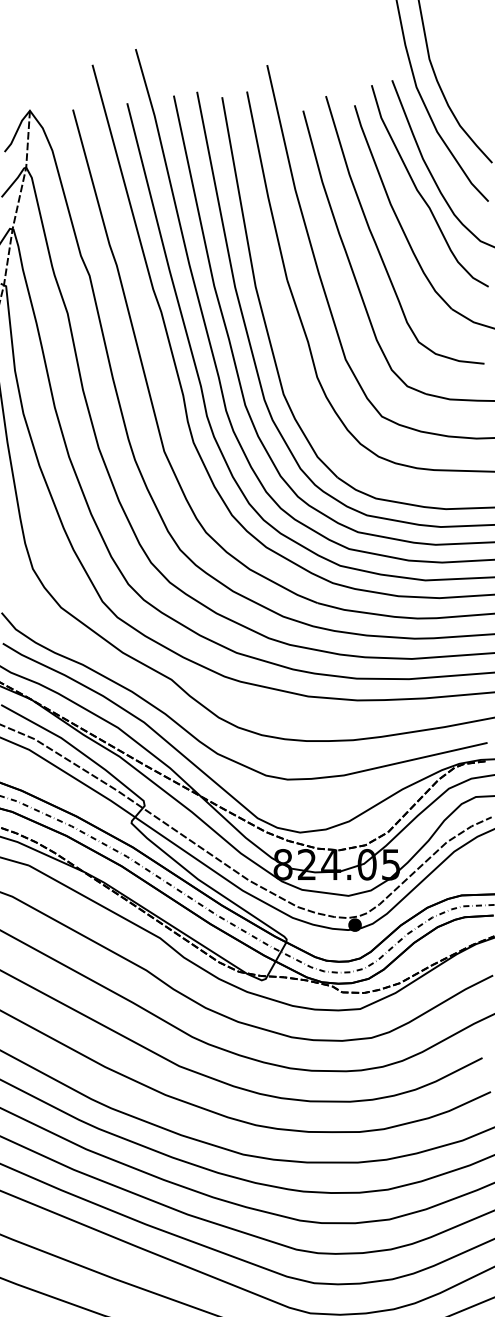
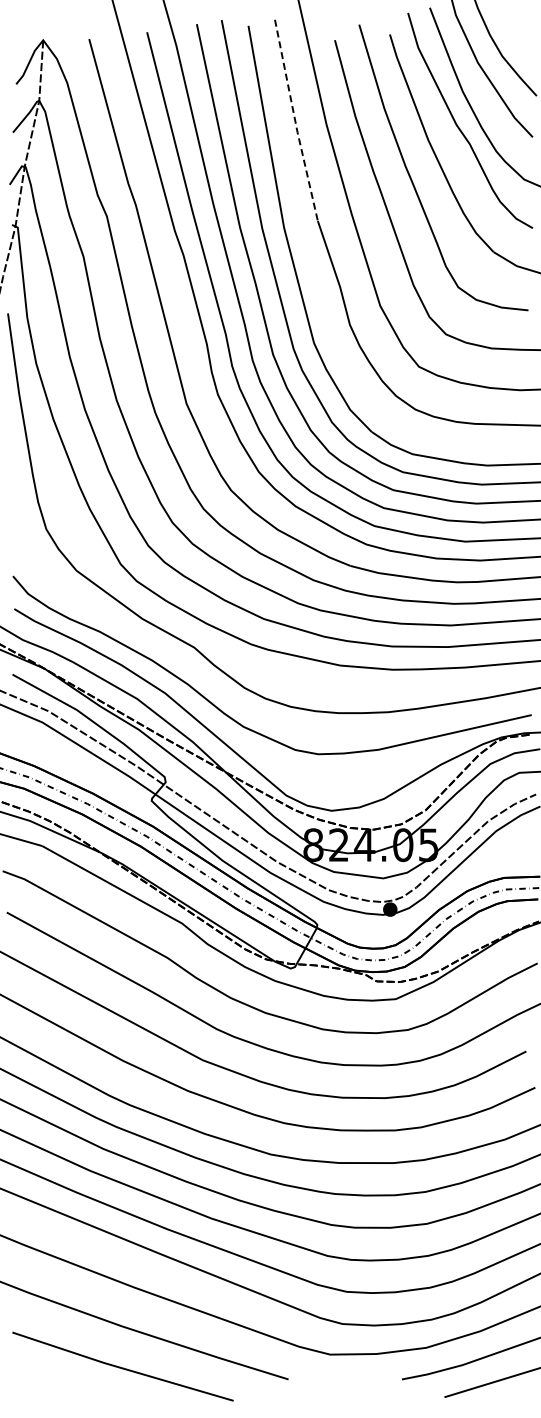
line: (266, 186) -> (295, 121), solid -> dashed

